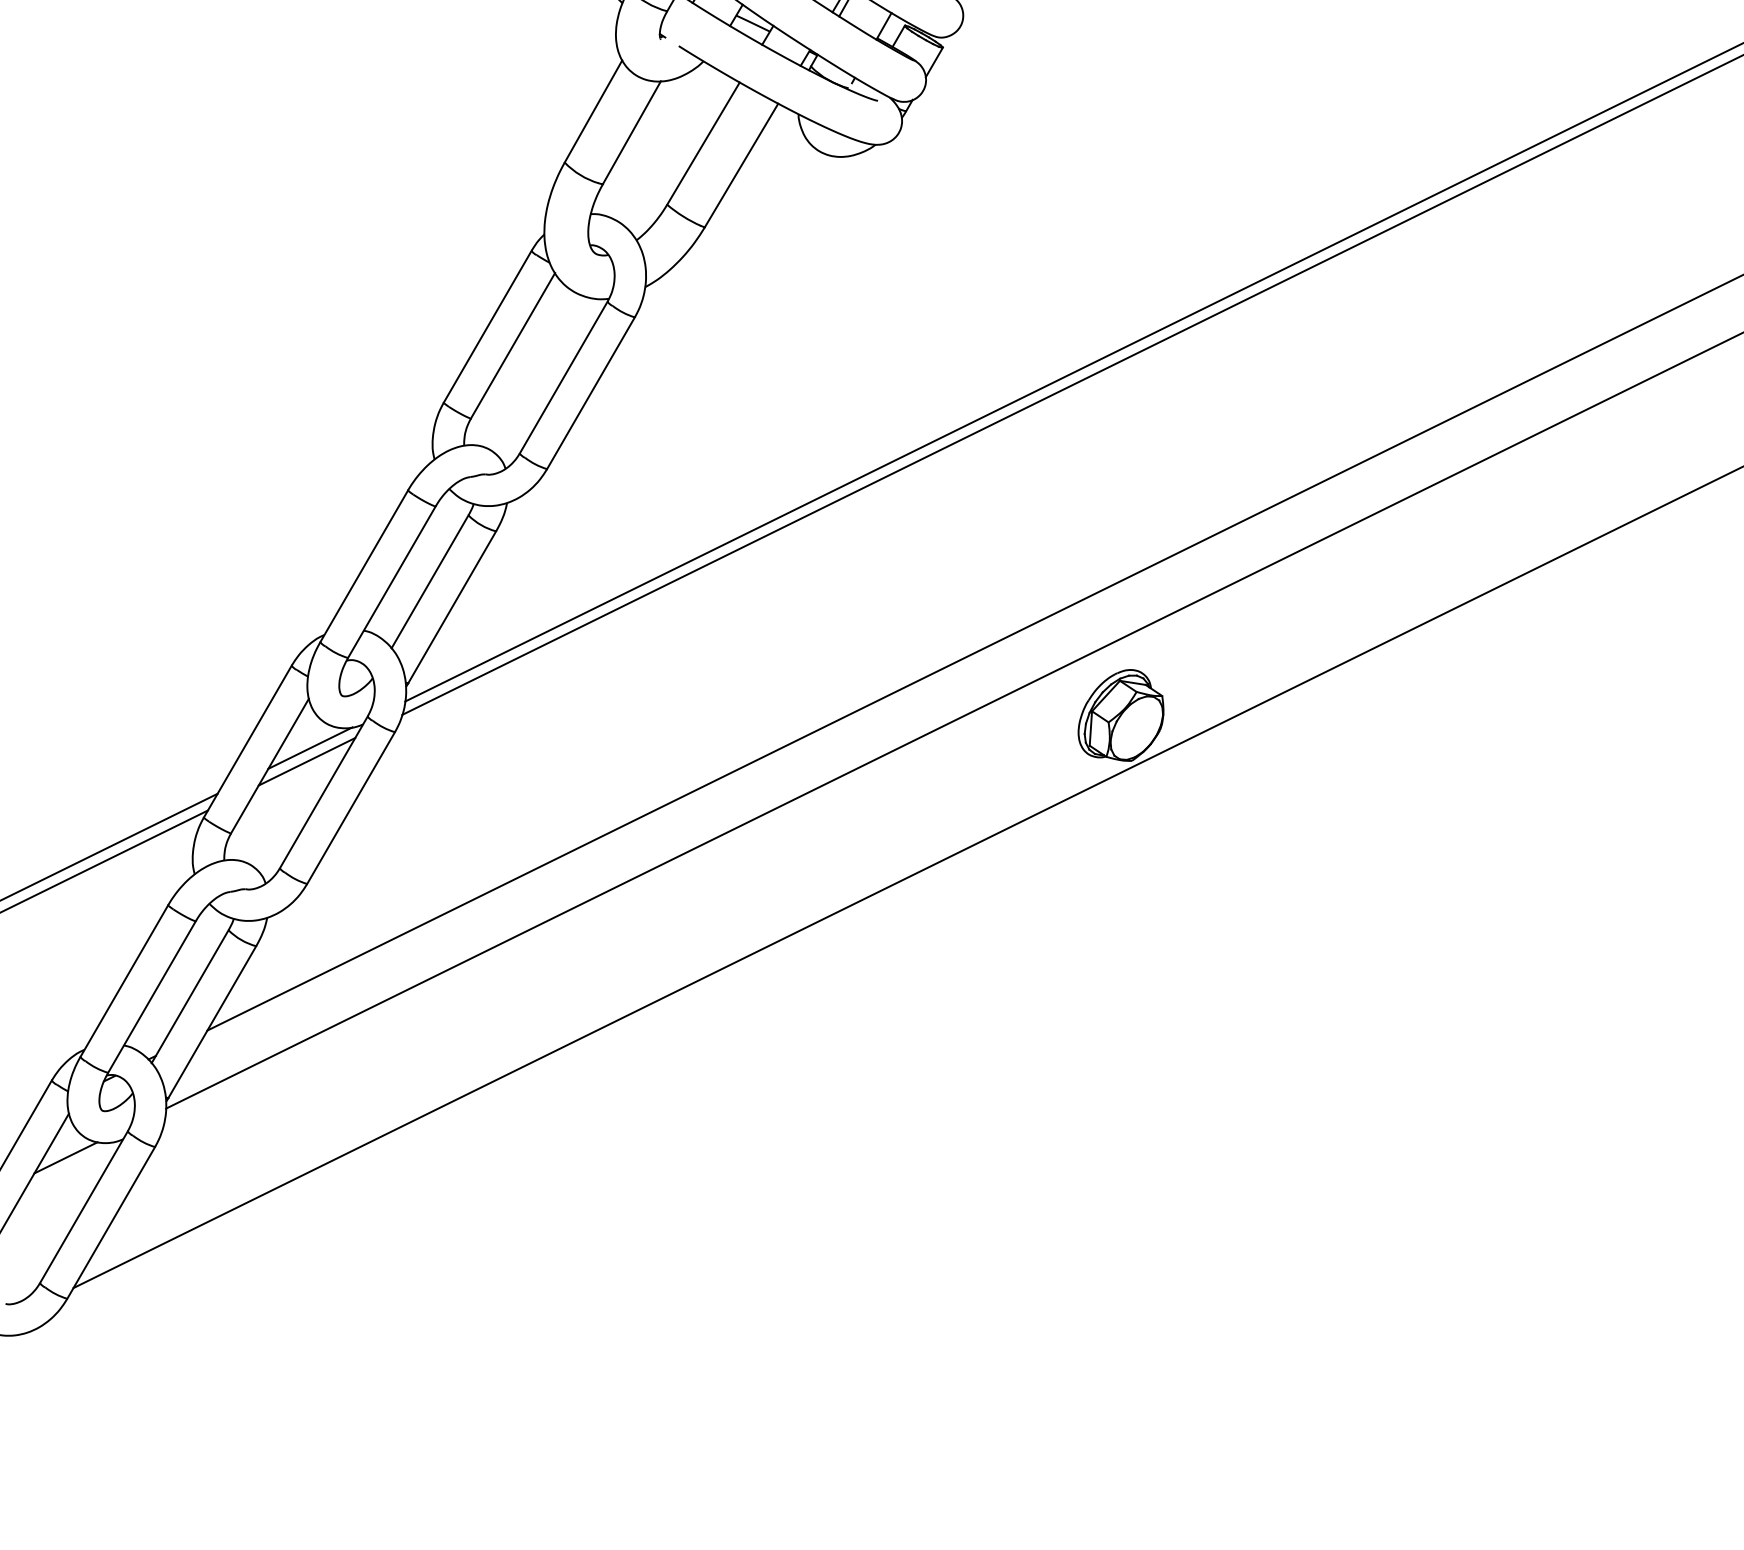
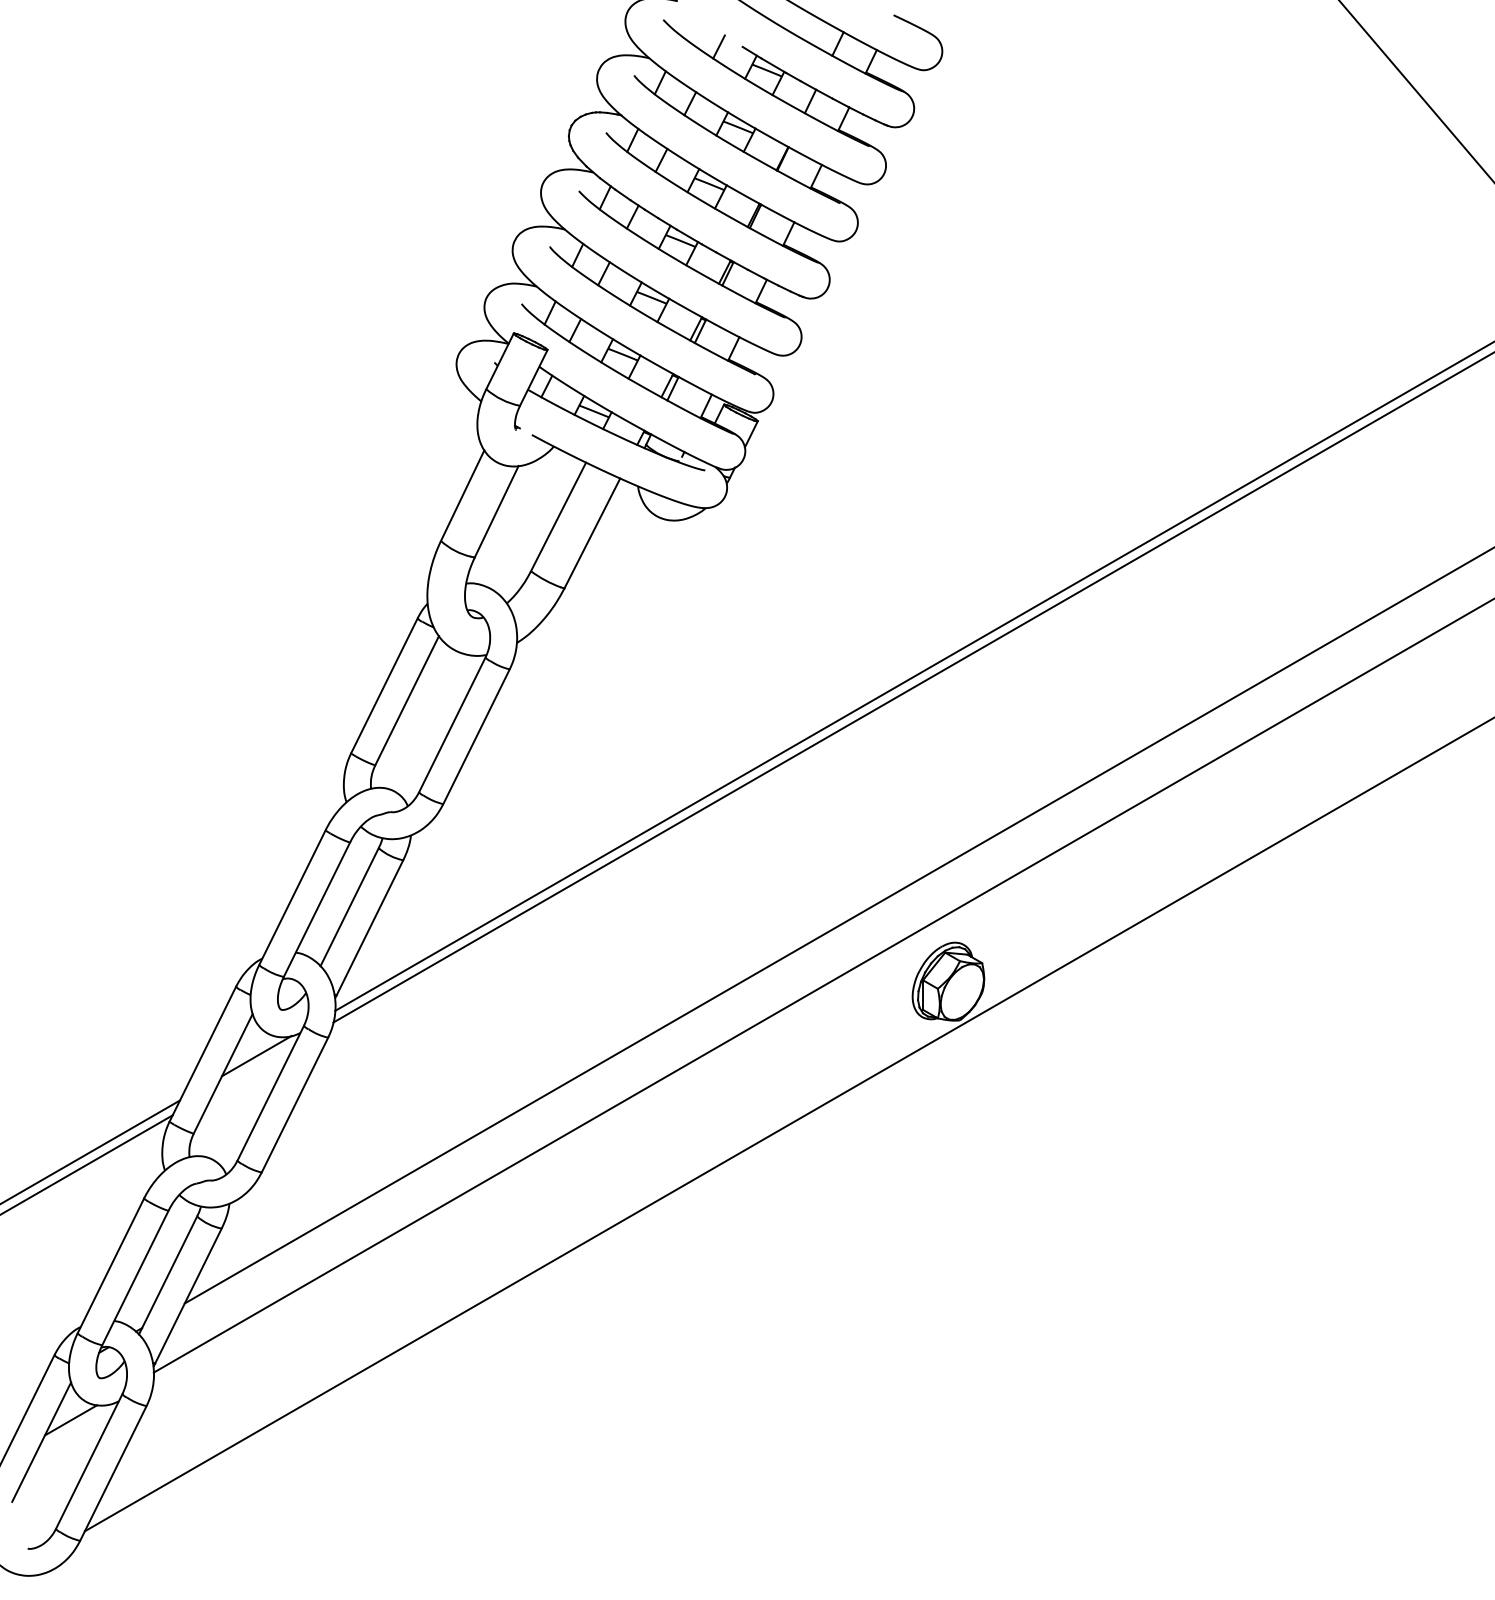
line: (306, 761) -> (254, 1067), removed

